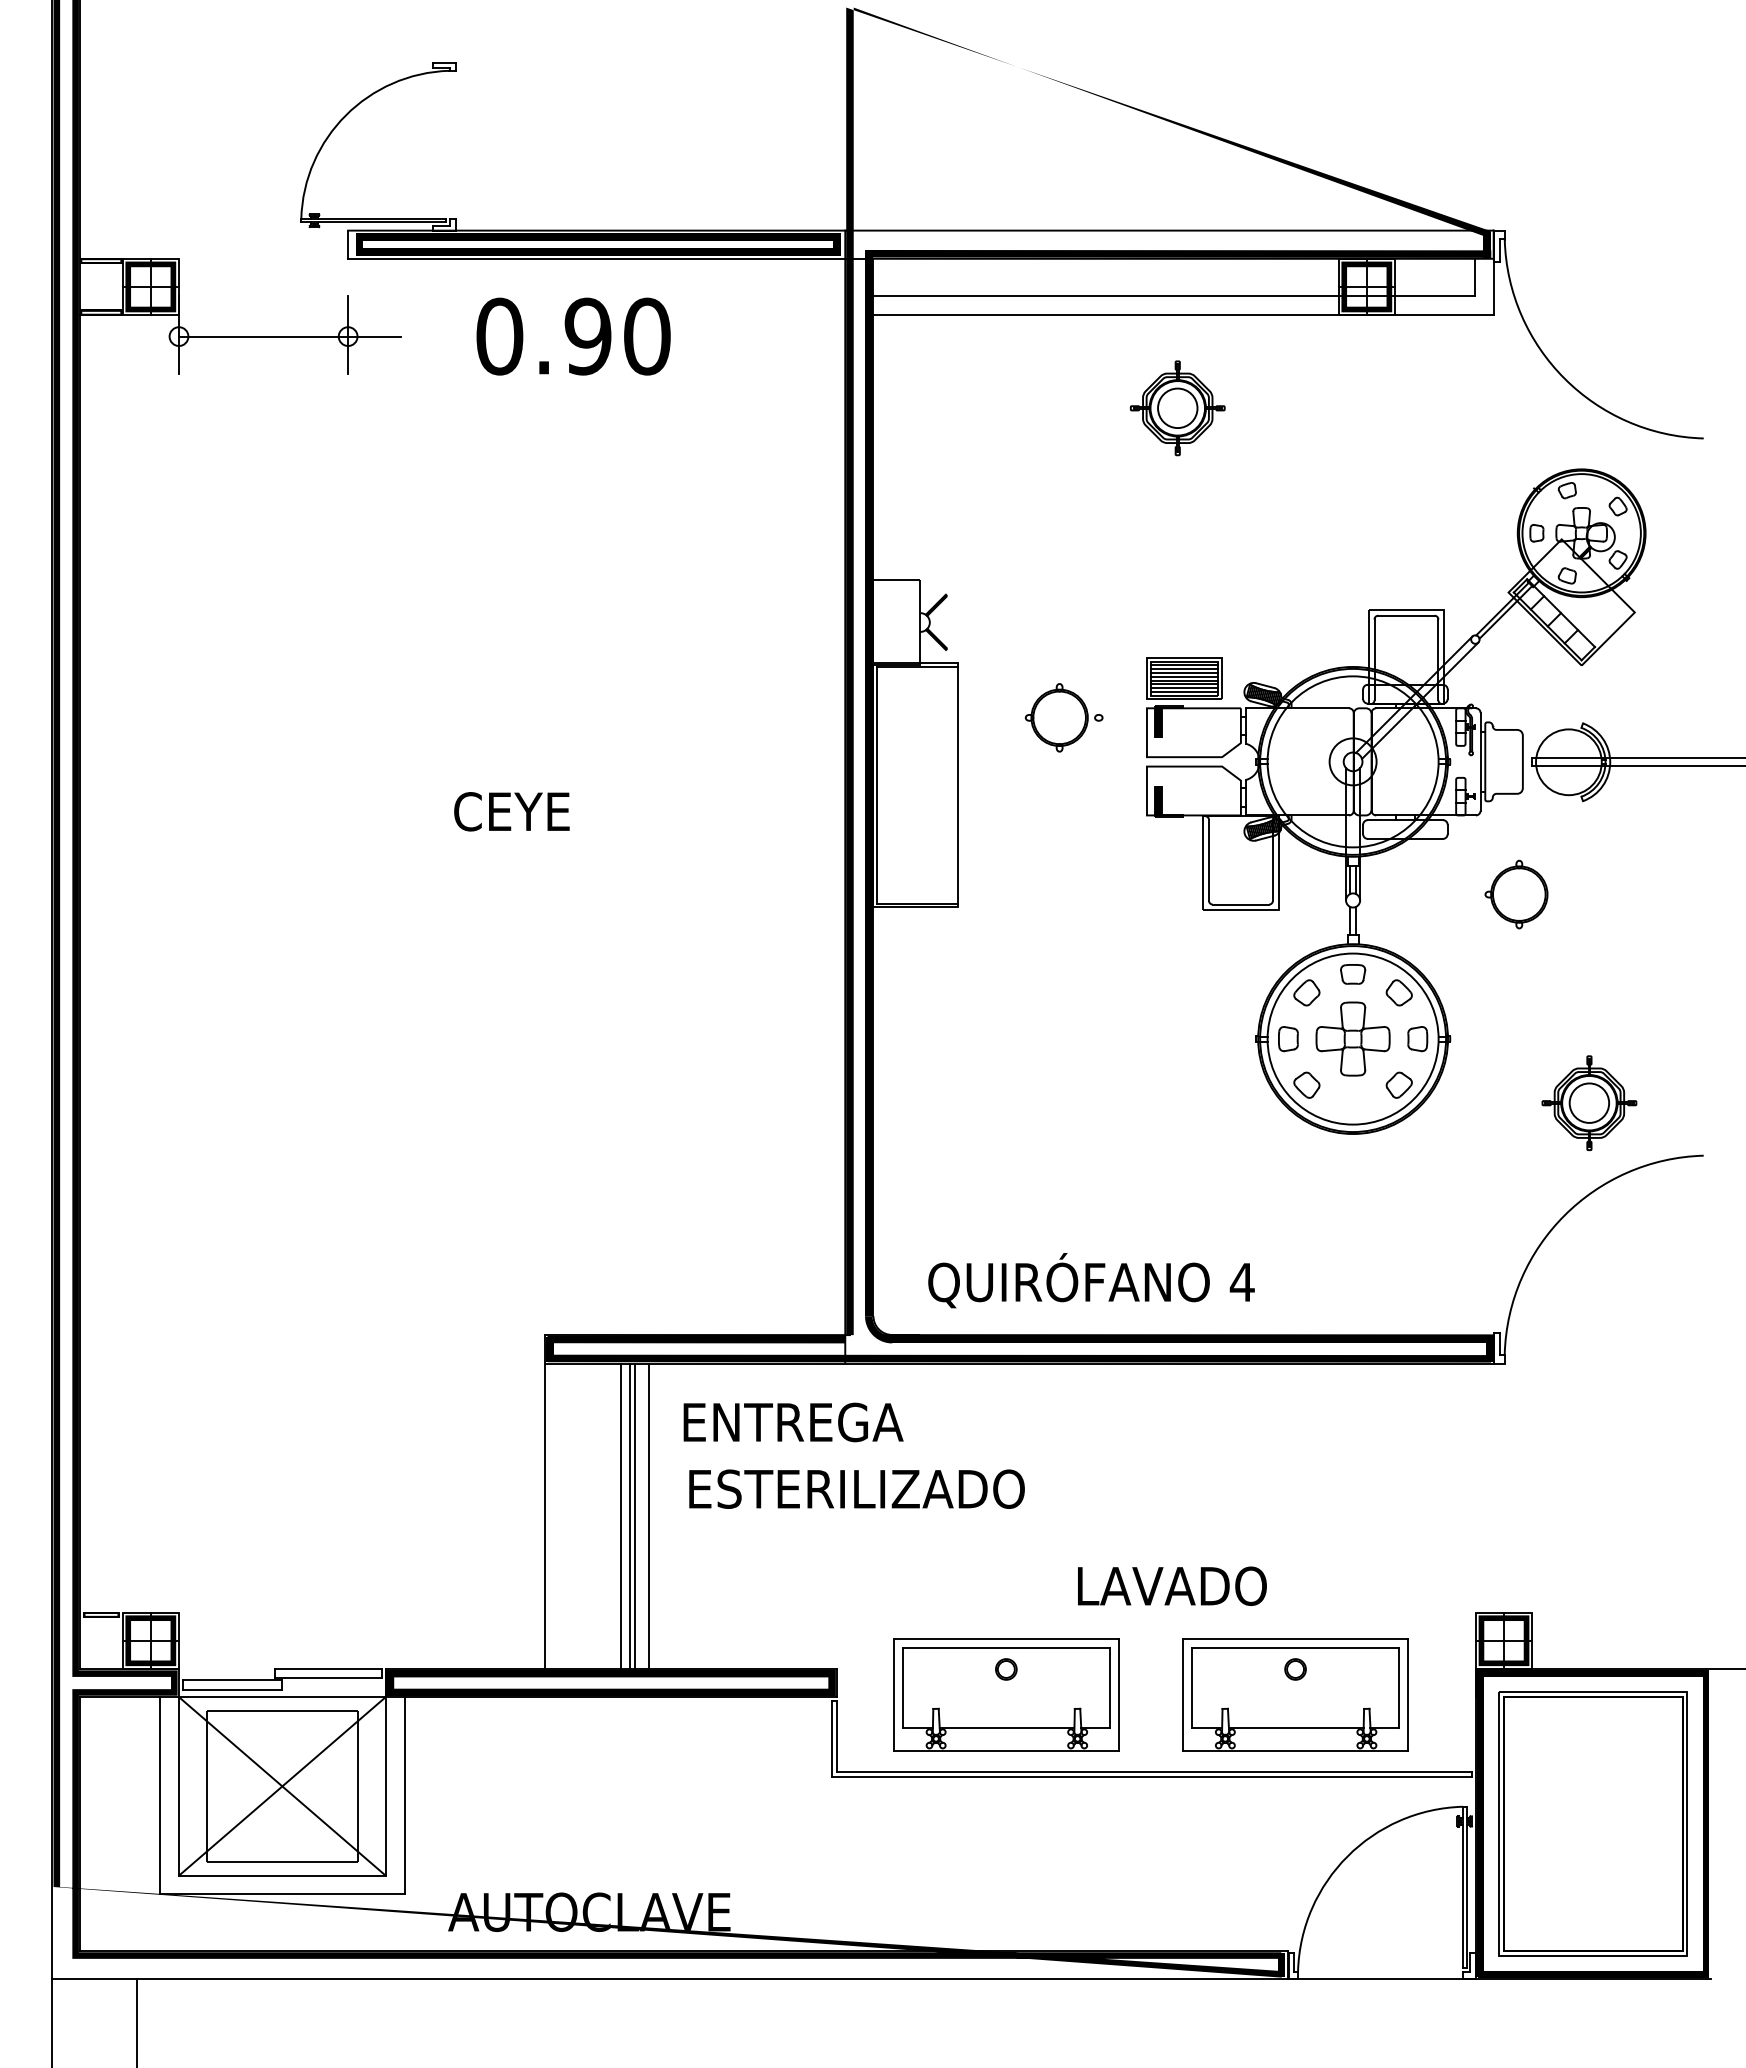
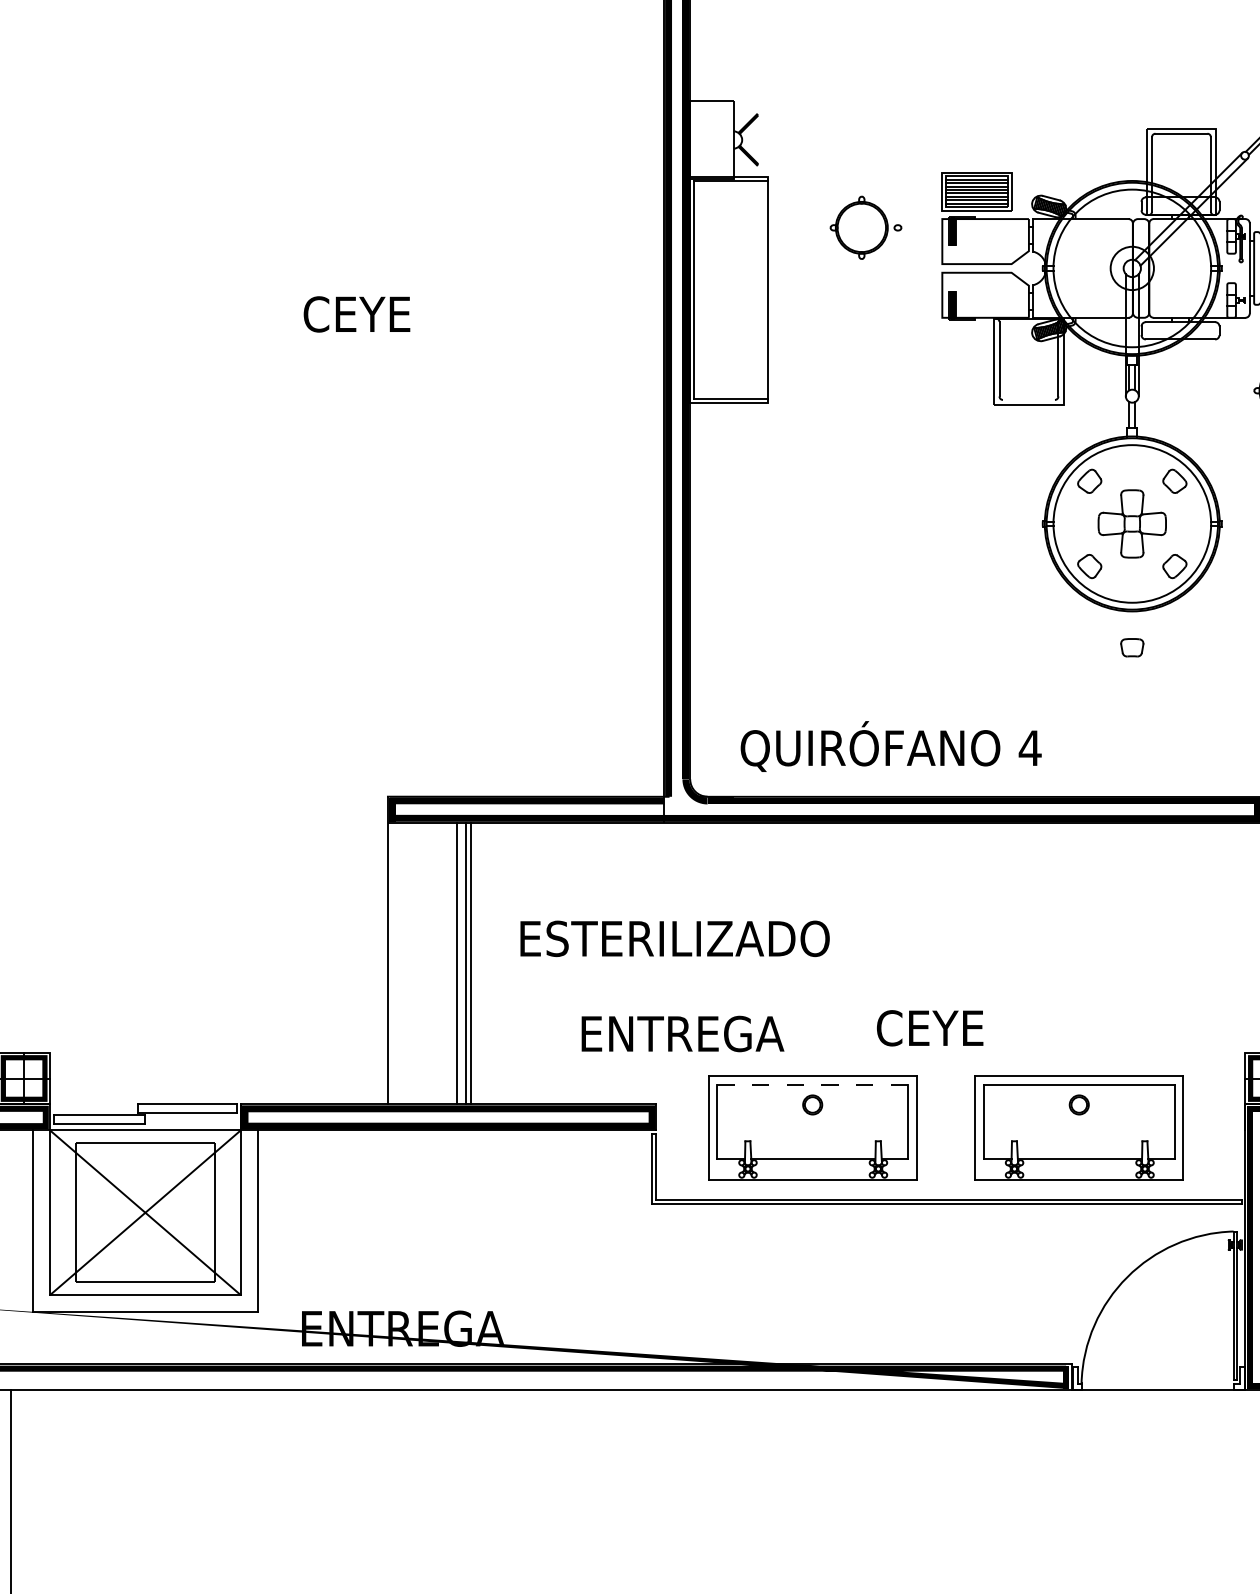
line: (1240, 904) -> (1028, 399), removed
part: (1353, 974) -> (1132, 647), moved
part: (1288, 1039) -> (1072, 524), removed
part: (1417, 1039) -> (1191, 524), removed
text: (793, 1422) -> (682, 1034), moved
line: (648, 1515) -> (482, 963), removed
text: (1171, 1585) -> (964, 1027), LAVADO -> CEYE
line: (1005, 1647) -> (811, 1084), solid -> dashed
text: (589, 1912) -> (428, 1328), AUTOCLAVE -> ENTREGA

